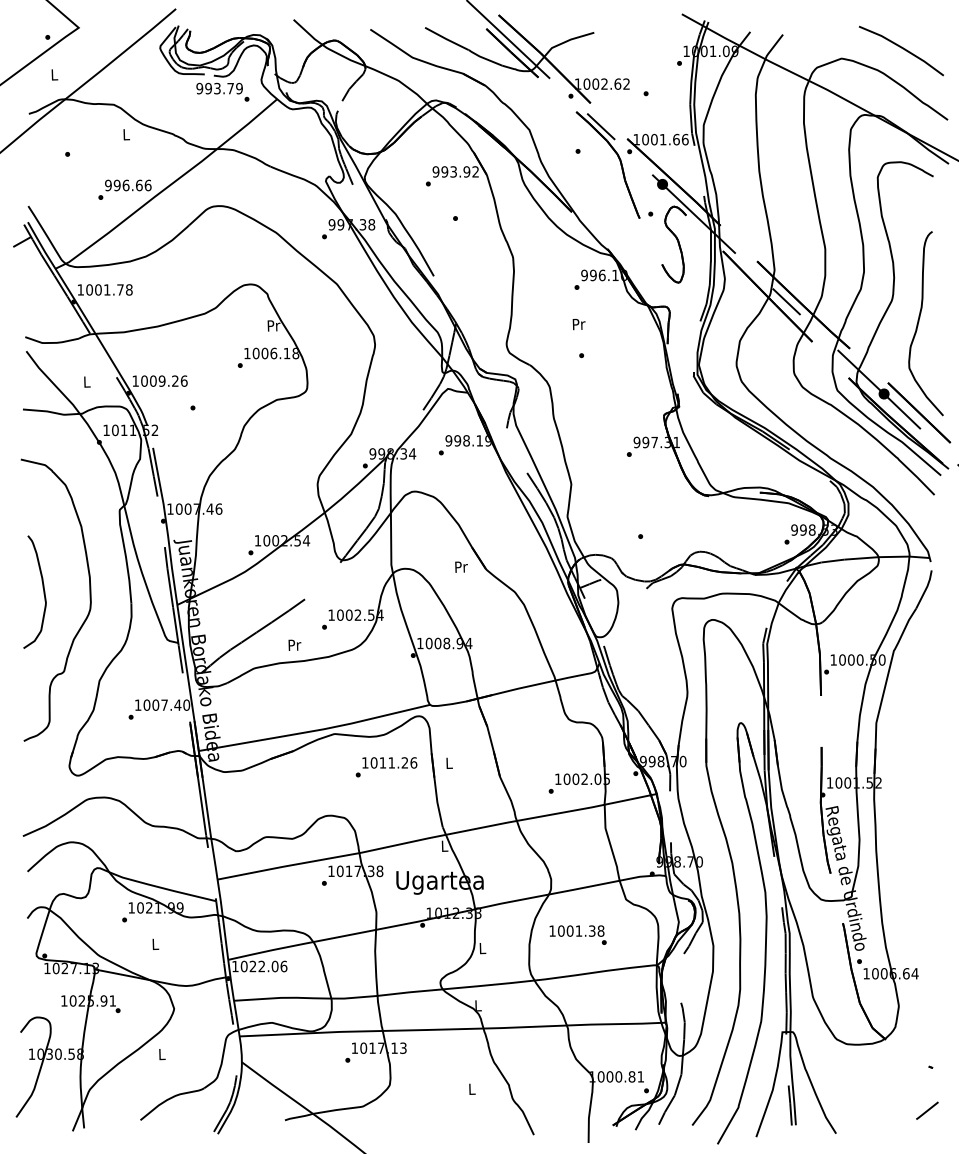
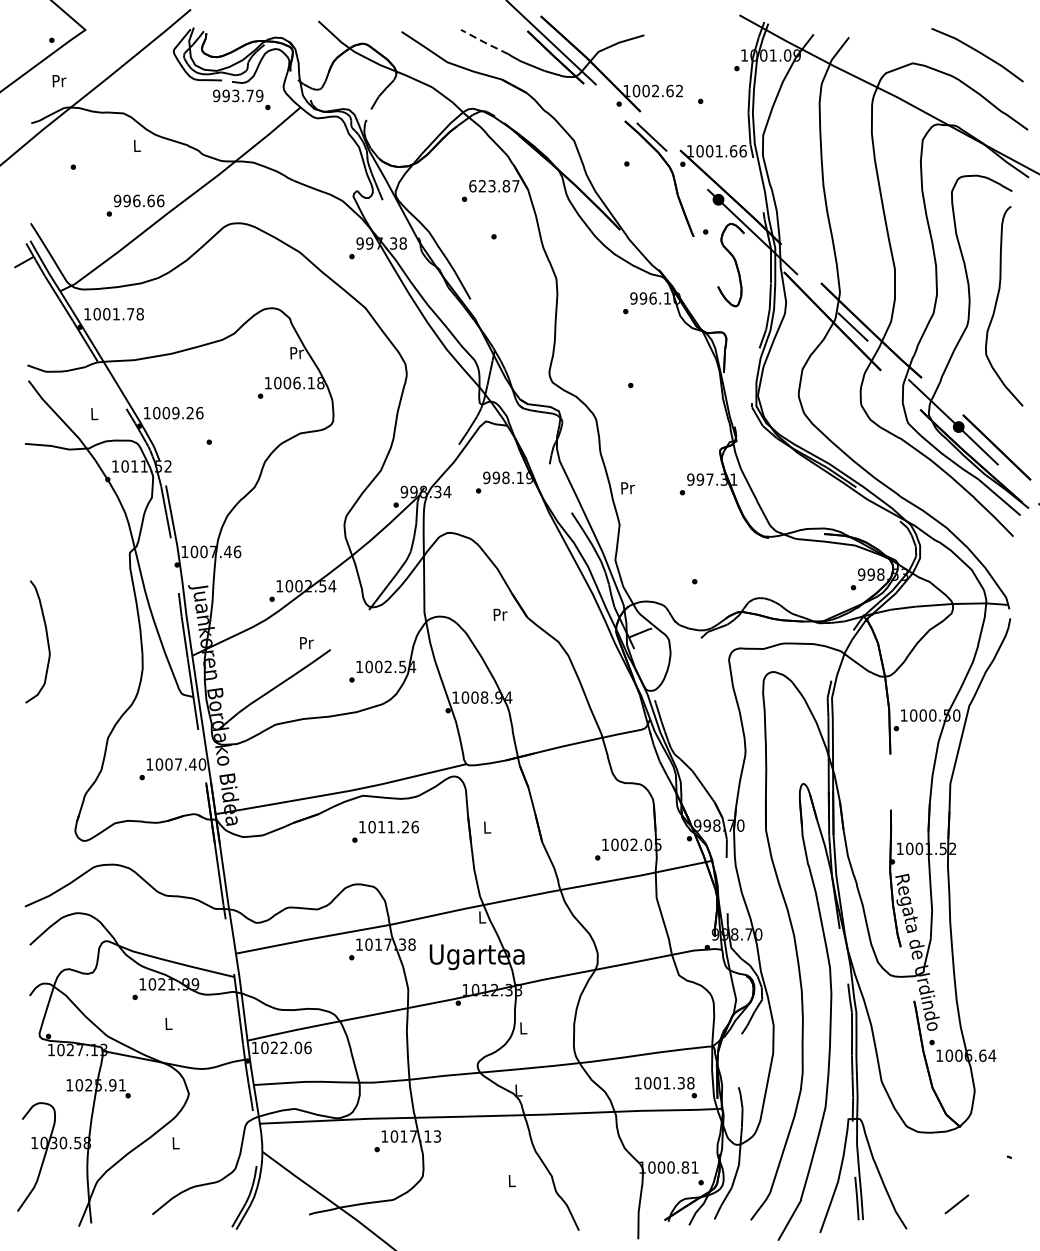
line: (446, 39) -> (484, 42), solid -> dashed
text: (54, 74) -> (59, 80), L -> Pr
text: (455, 171) -> (493, 185), 993.92 -> 623.87
curve: (919, 322) -> (997, 305), moved
text: (578, 324) -> (627, 488), moved
curve: (89, 599) -> (97, 649), removed
text: (294, 644) -> (306, 642), moved
text: (386, 767) -> (385, 832), moved
text: (577, 934) -> (665, 1086), moved
line: (927, 1110) -> (957, 1204), moved

